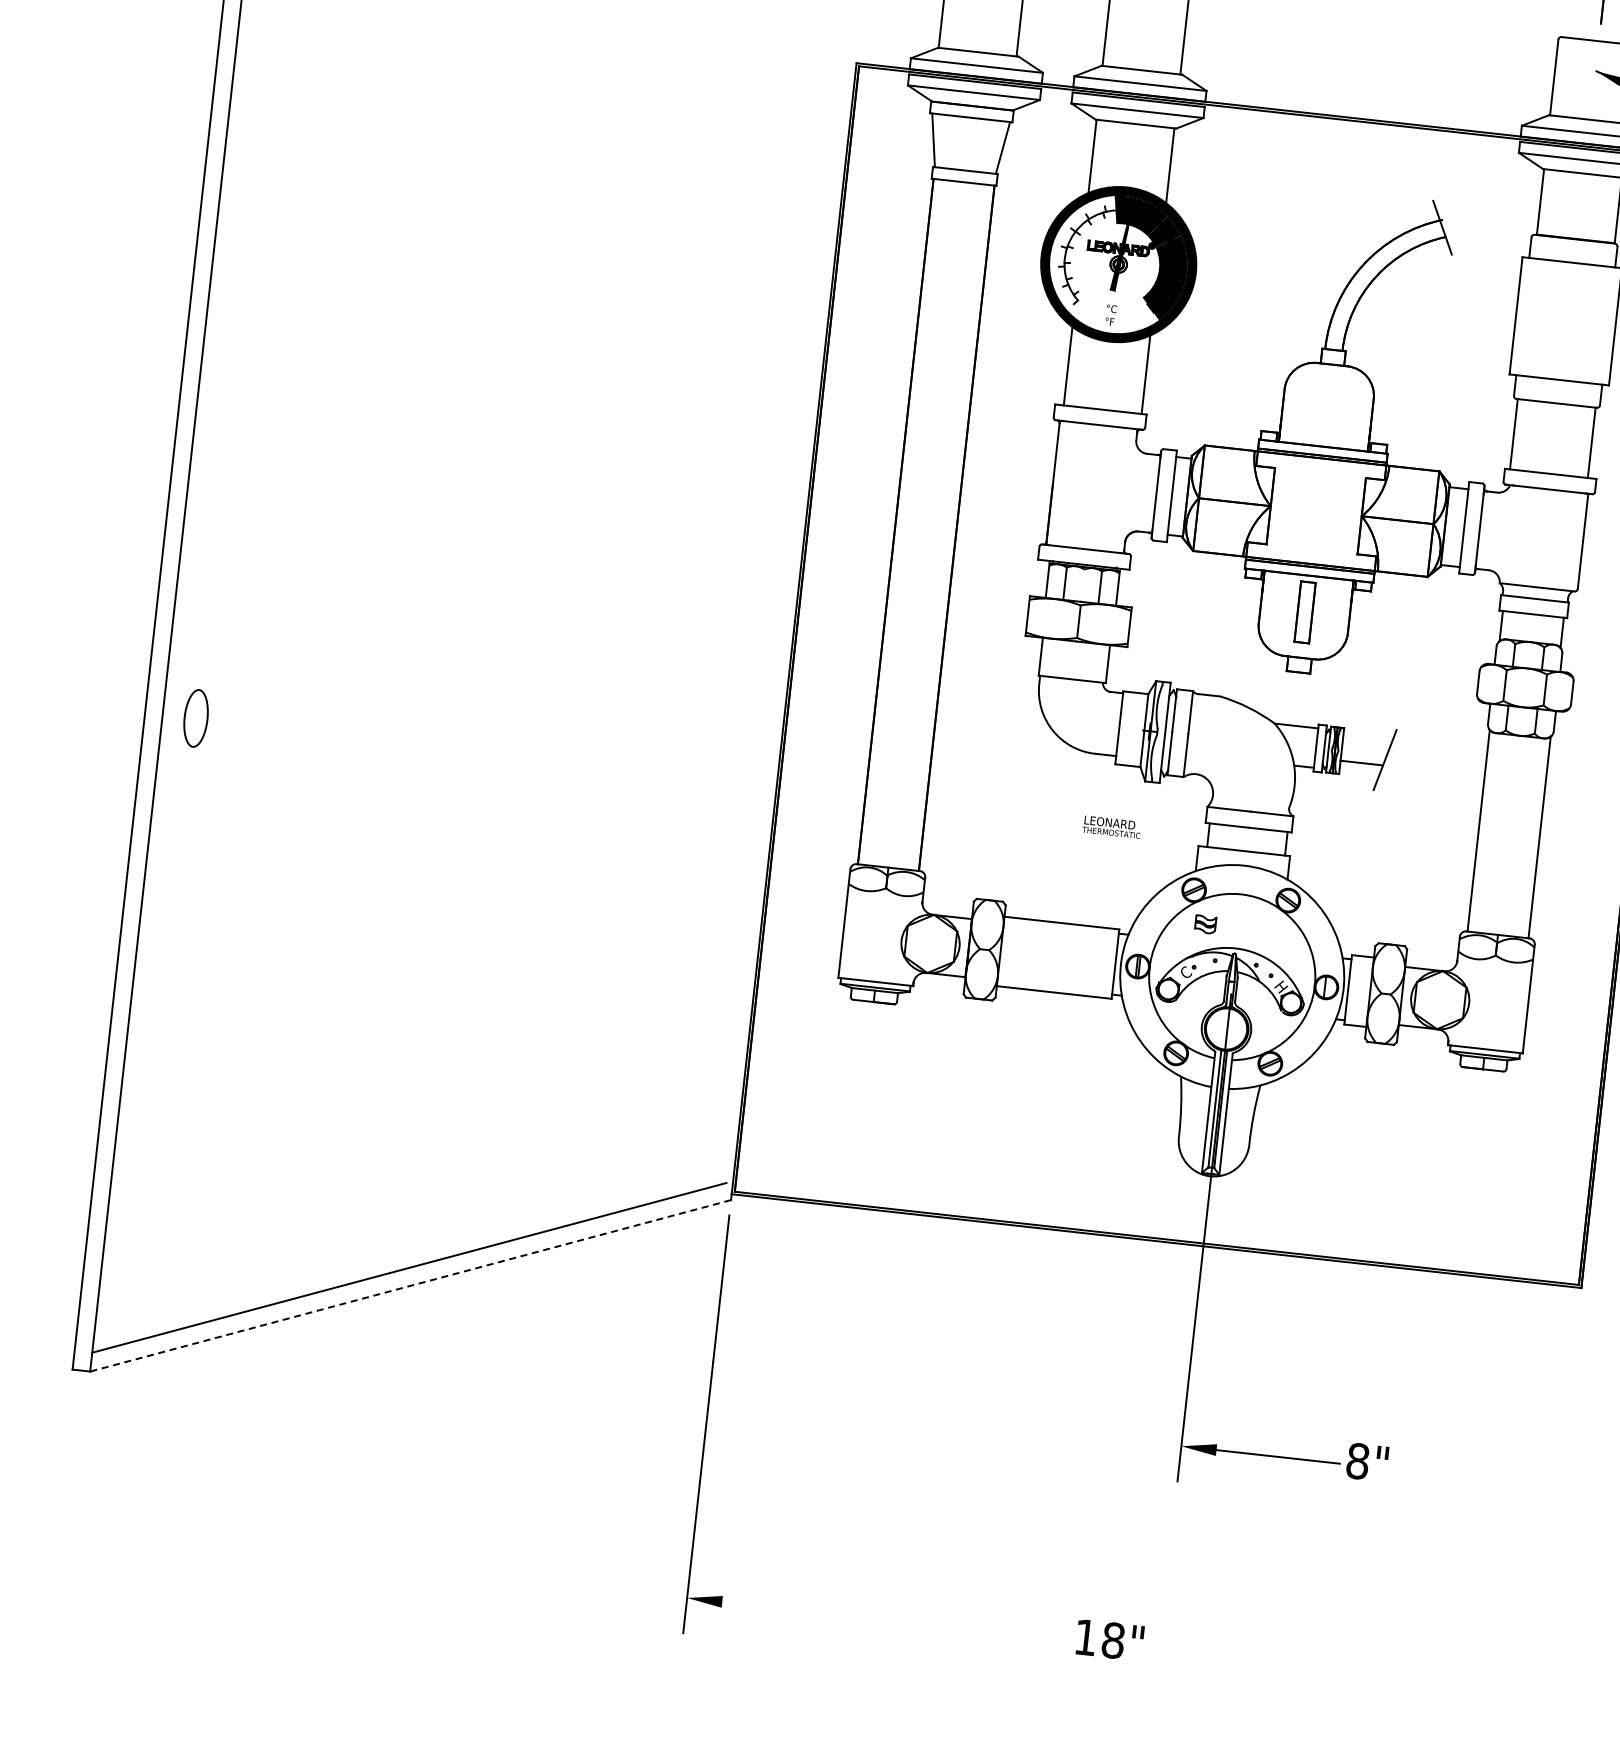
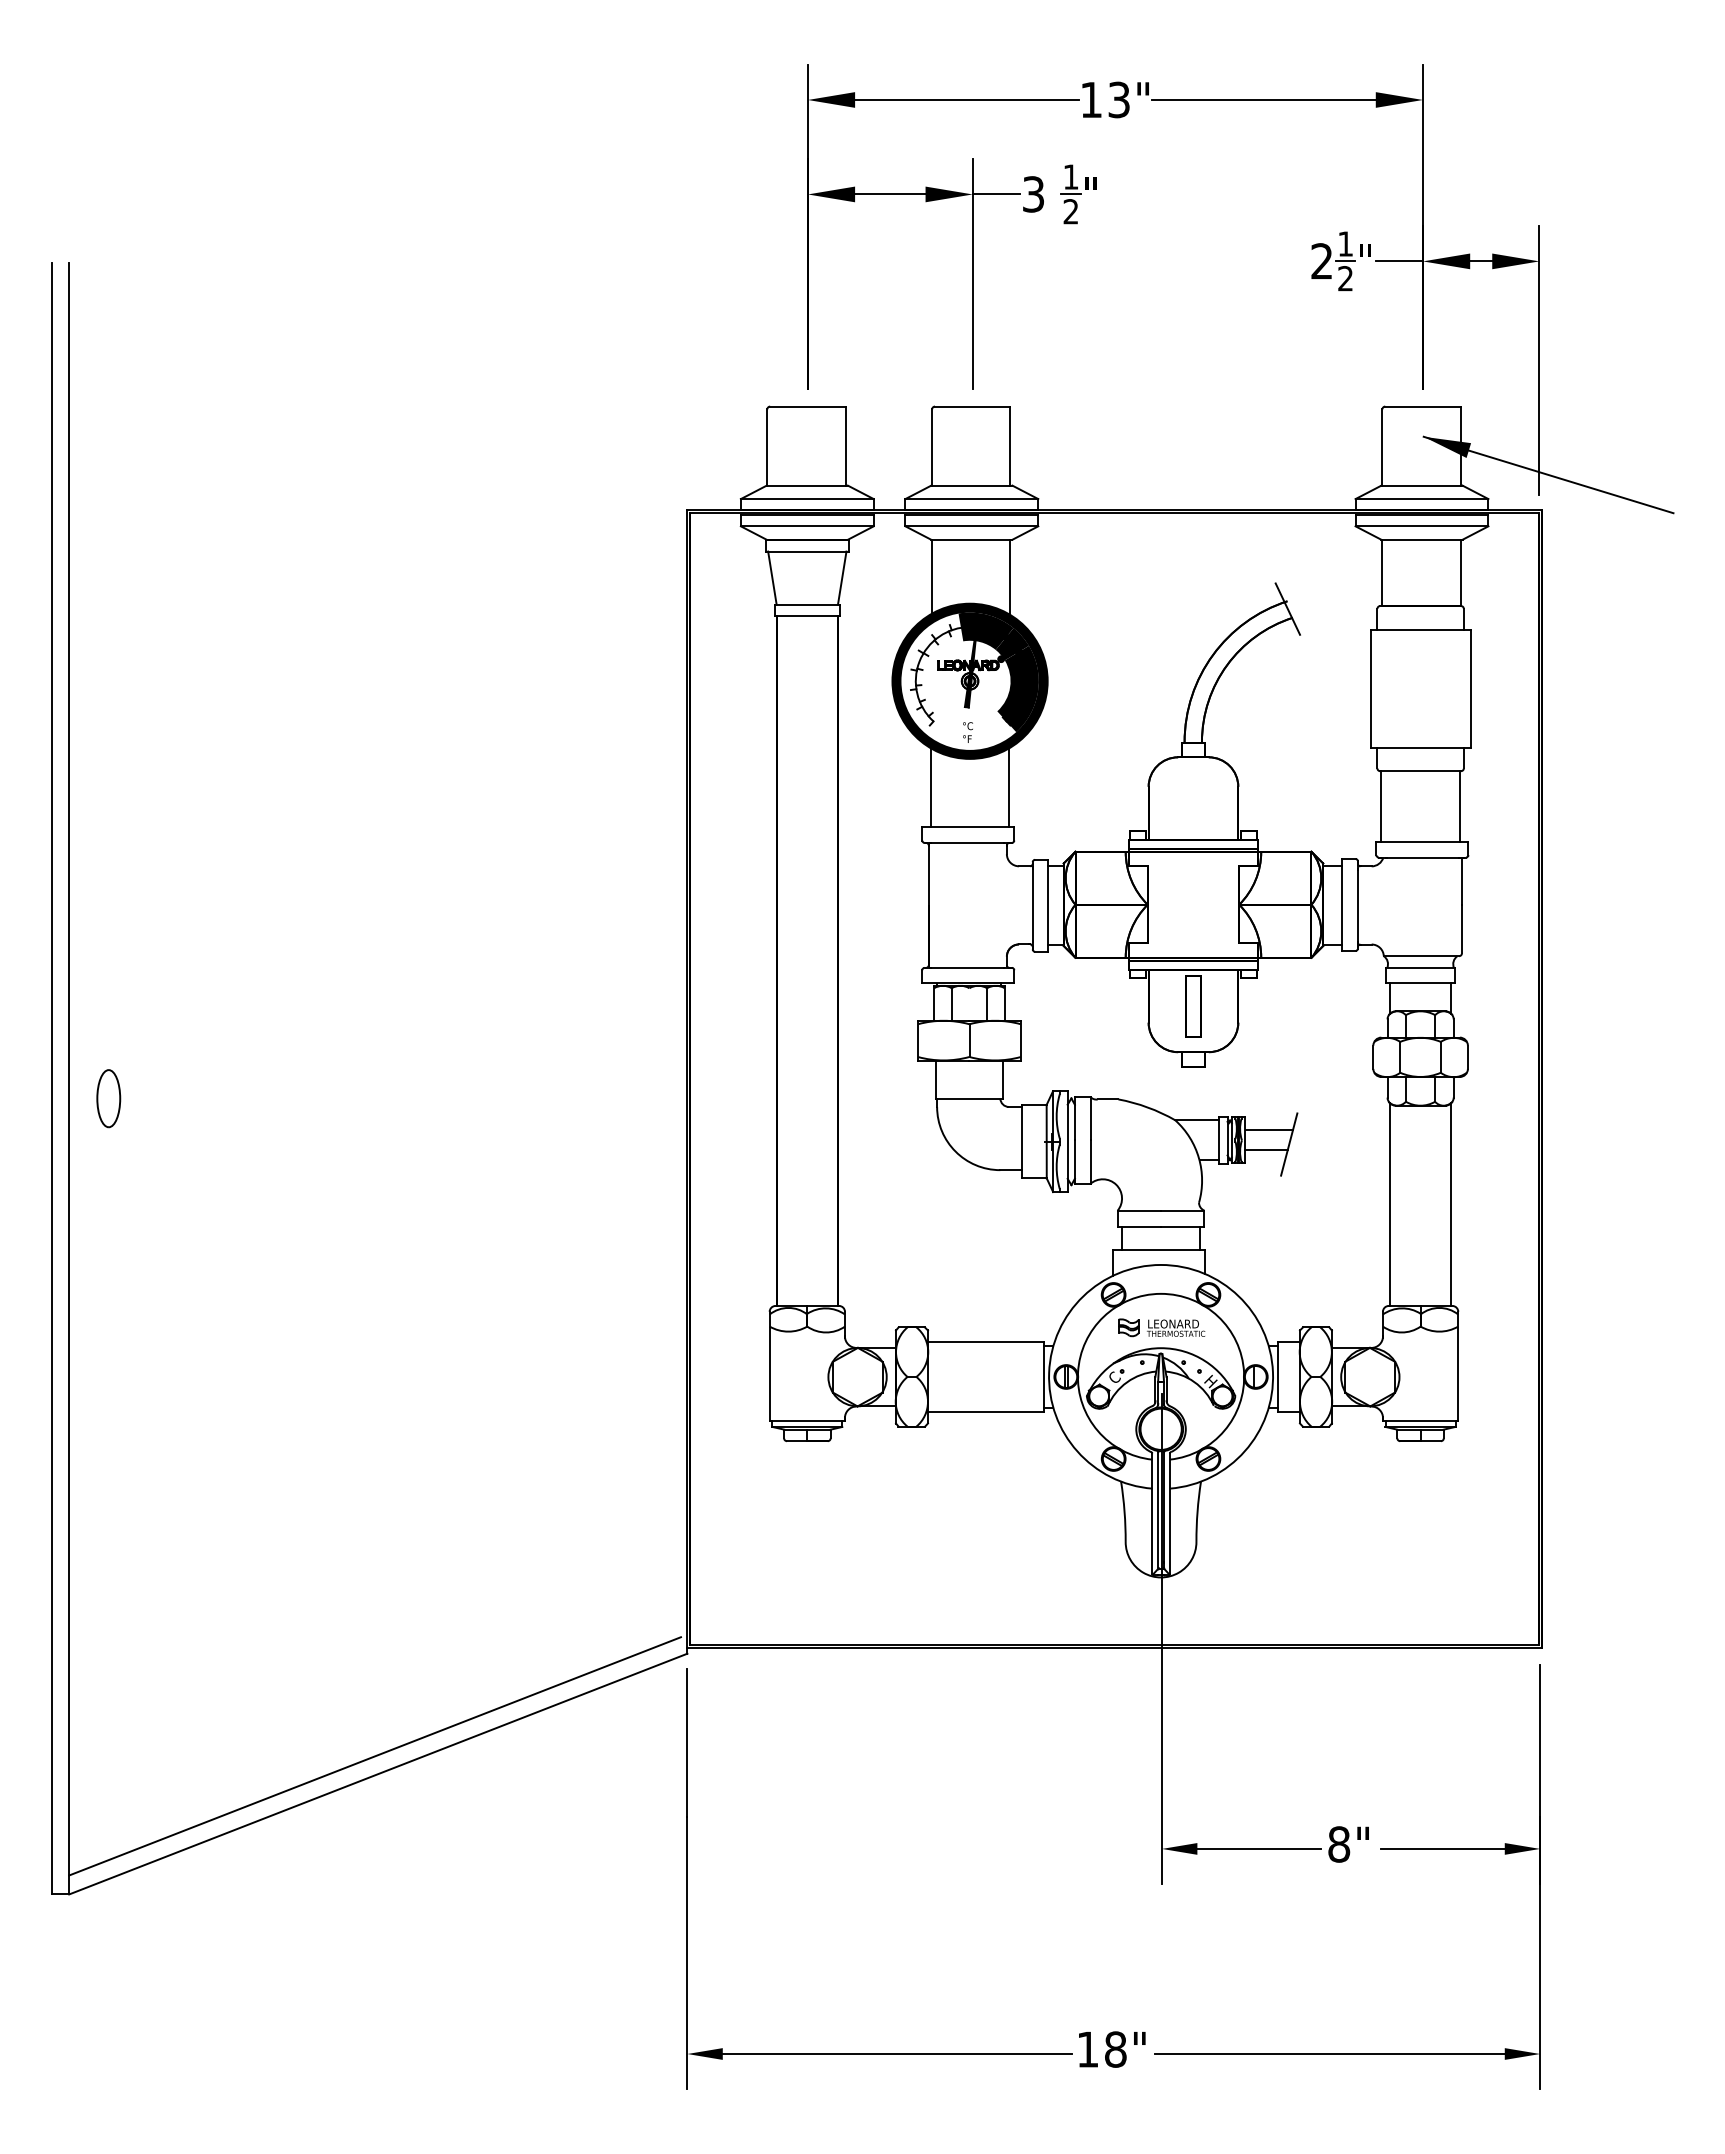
part: (195, 718) -> (108, 1098), moved
line: (1367, 742) -> (1269, 1129), added
text: (1112, 826) -> (1176, 1327), moved
line: (410, 1286) -> (378, 1774), dashed -> solid
part: (1398, 1470) -> (1380, 1849), added
line: (895, 1621) -> (897, 2054), added

